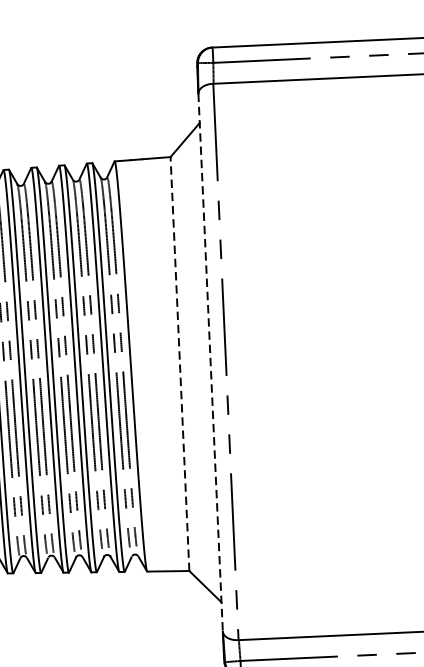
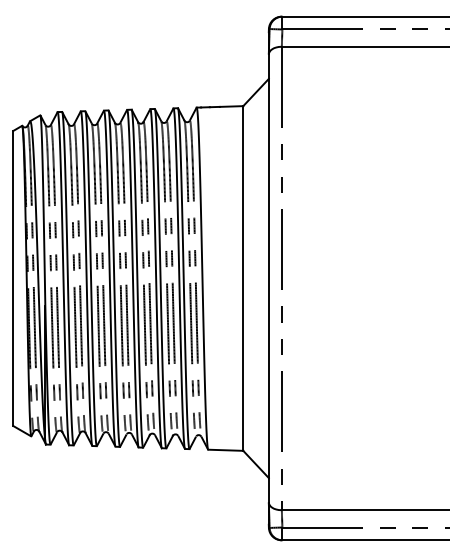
line: (210, 362) -> (268, 278), dashed -> solid
line: (180, 364) -> (243, 278), dashed -> solid

